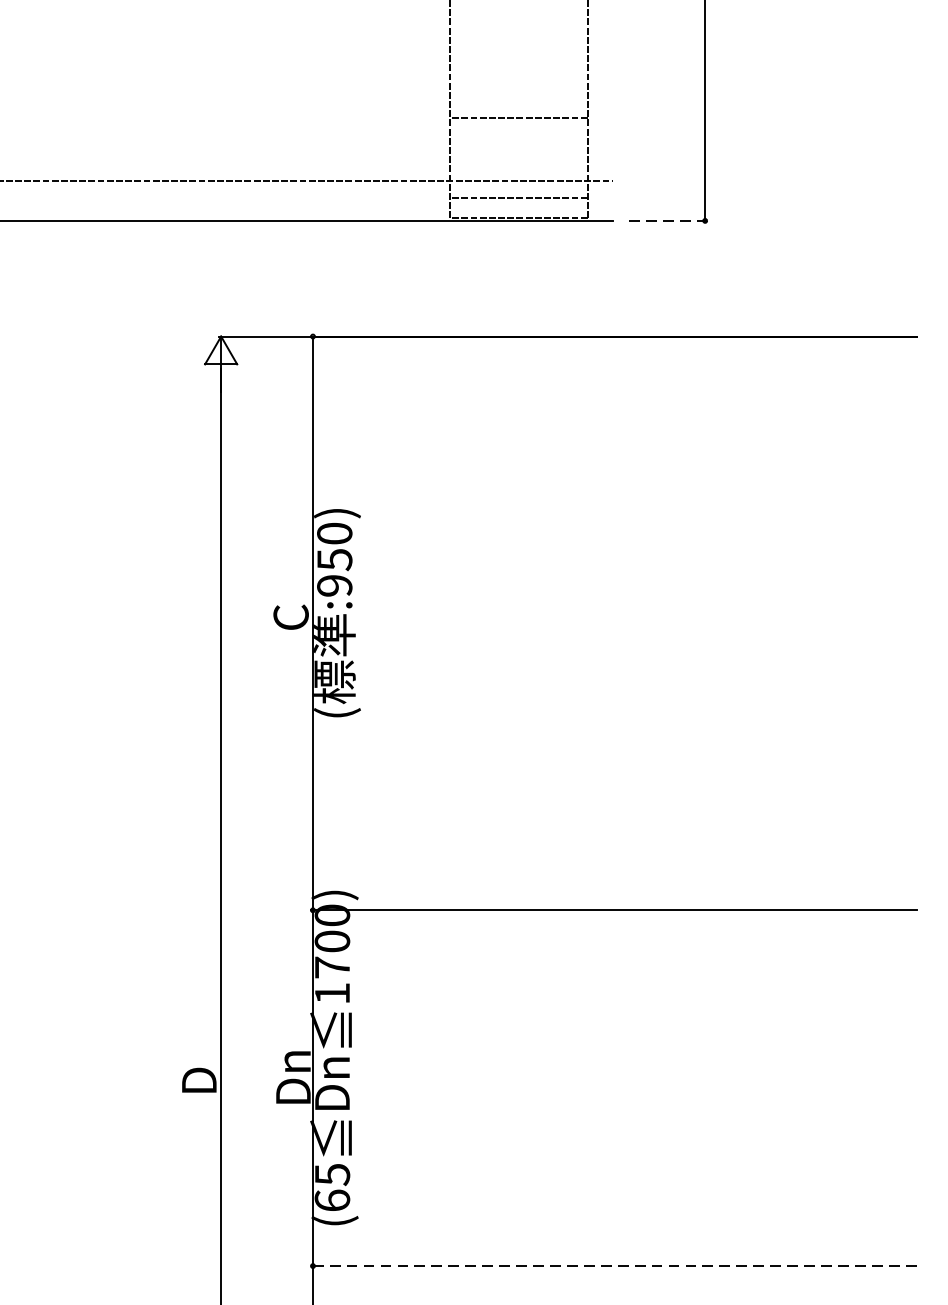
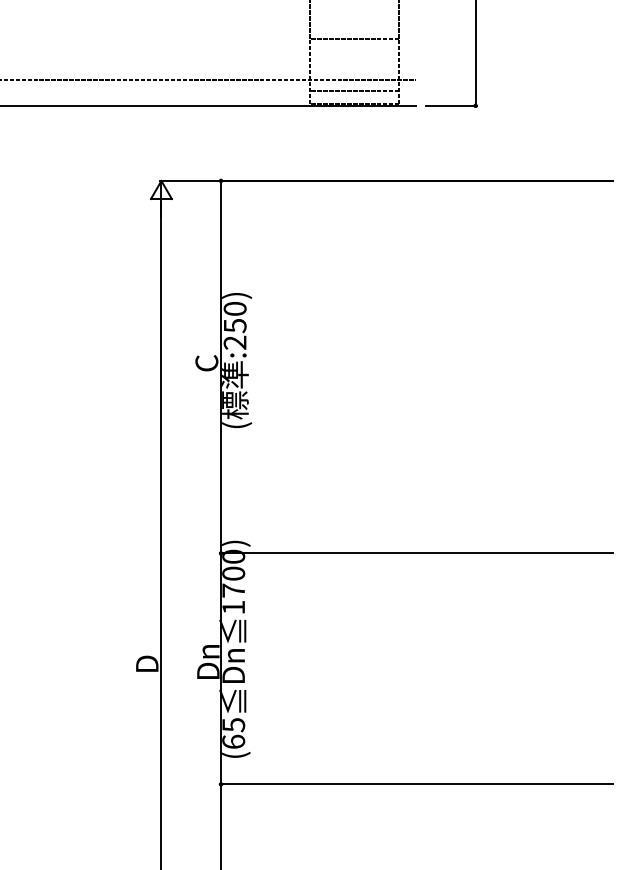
line: (669, 220) -> (452, 105), dashed -> solid
text: (335, 585) -> (235, 342), :950) -> :250)
line: (614, 1266) -> (416, 784), dashed -> solid

